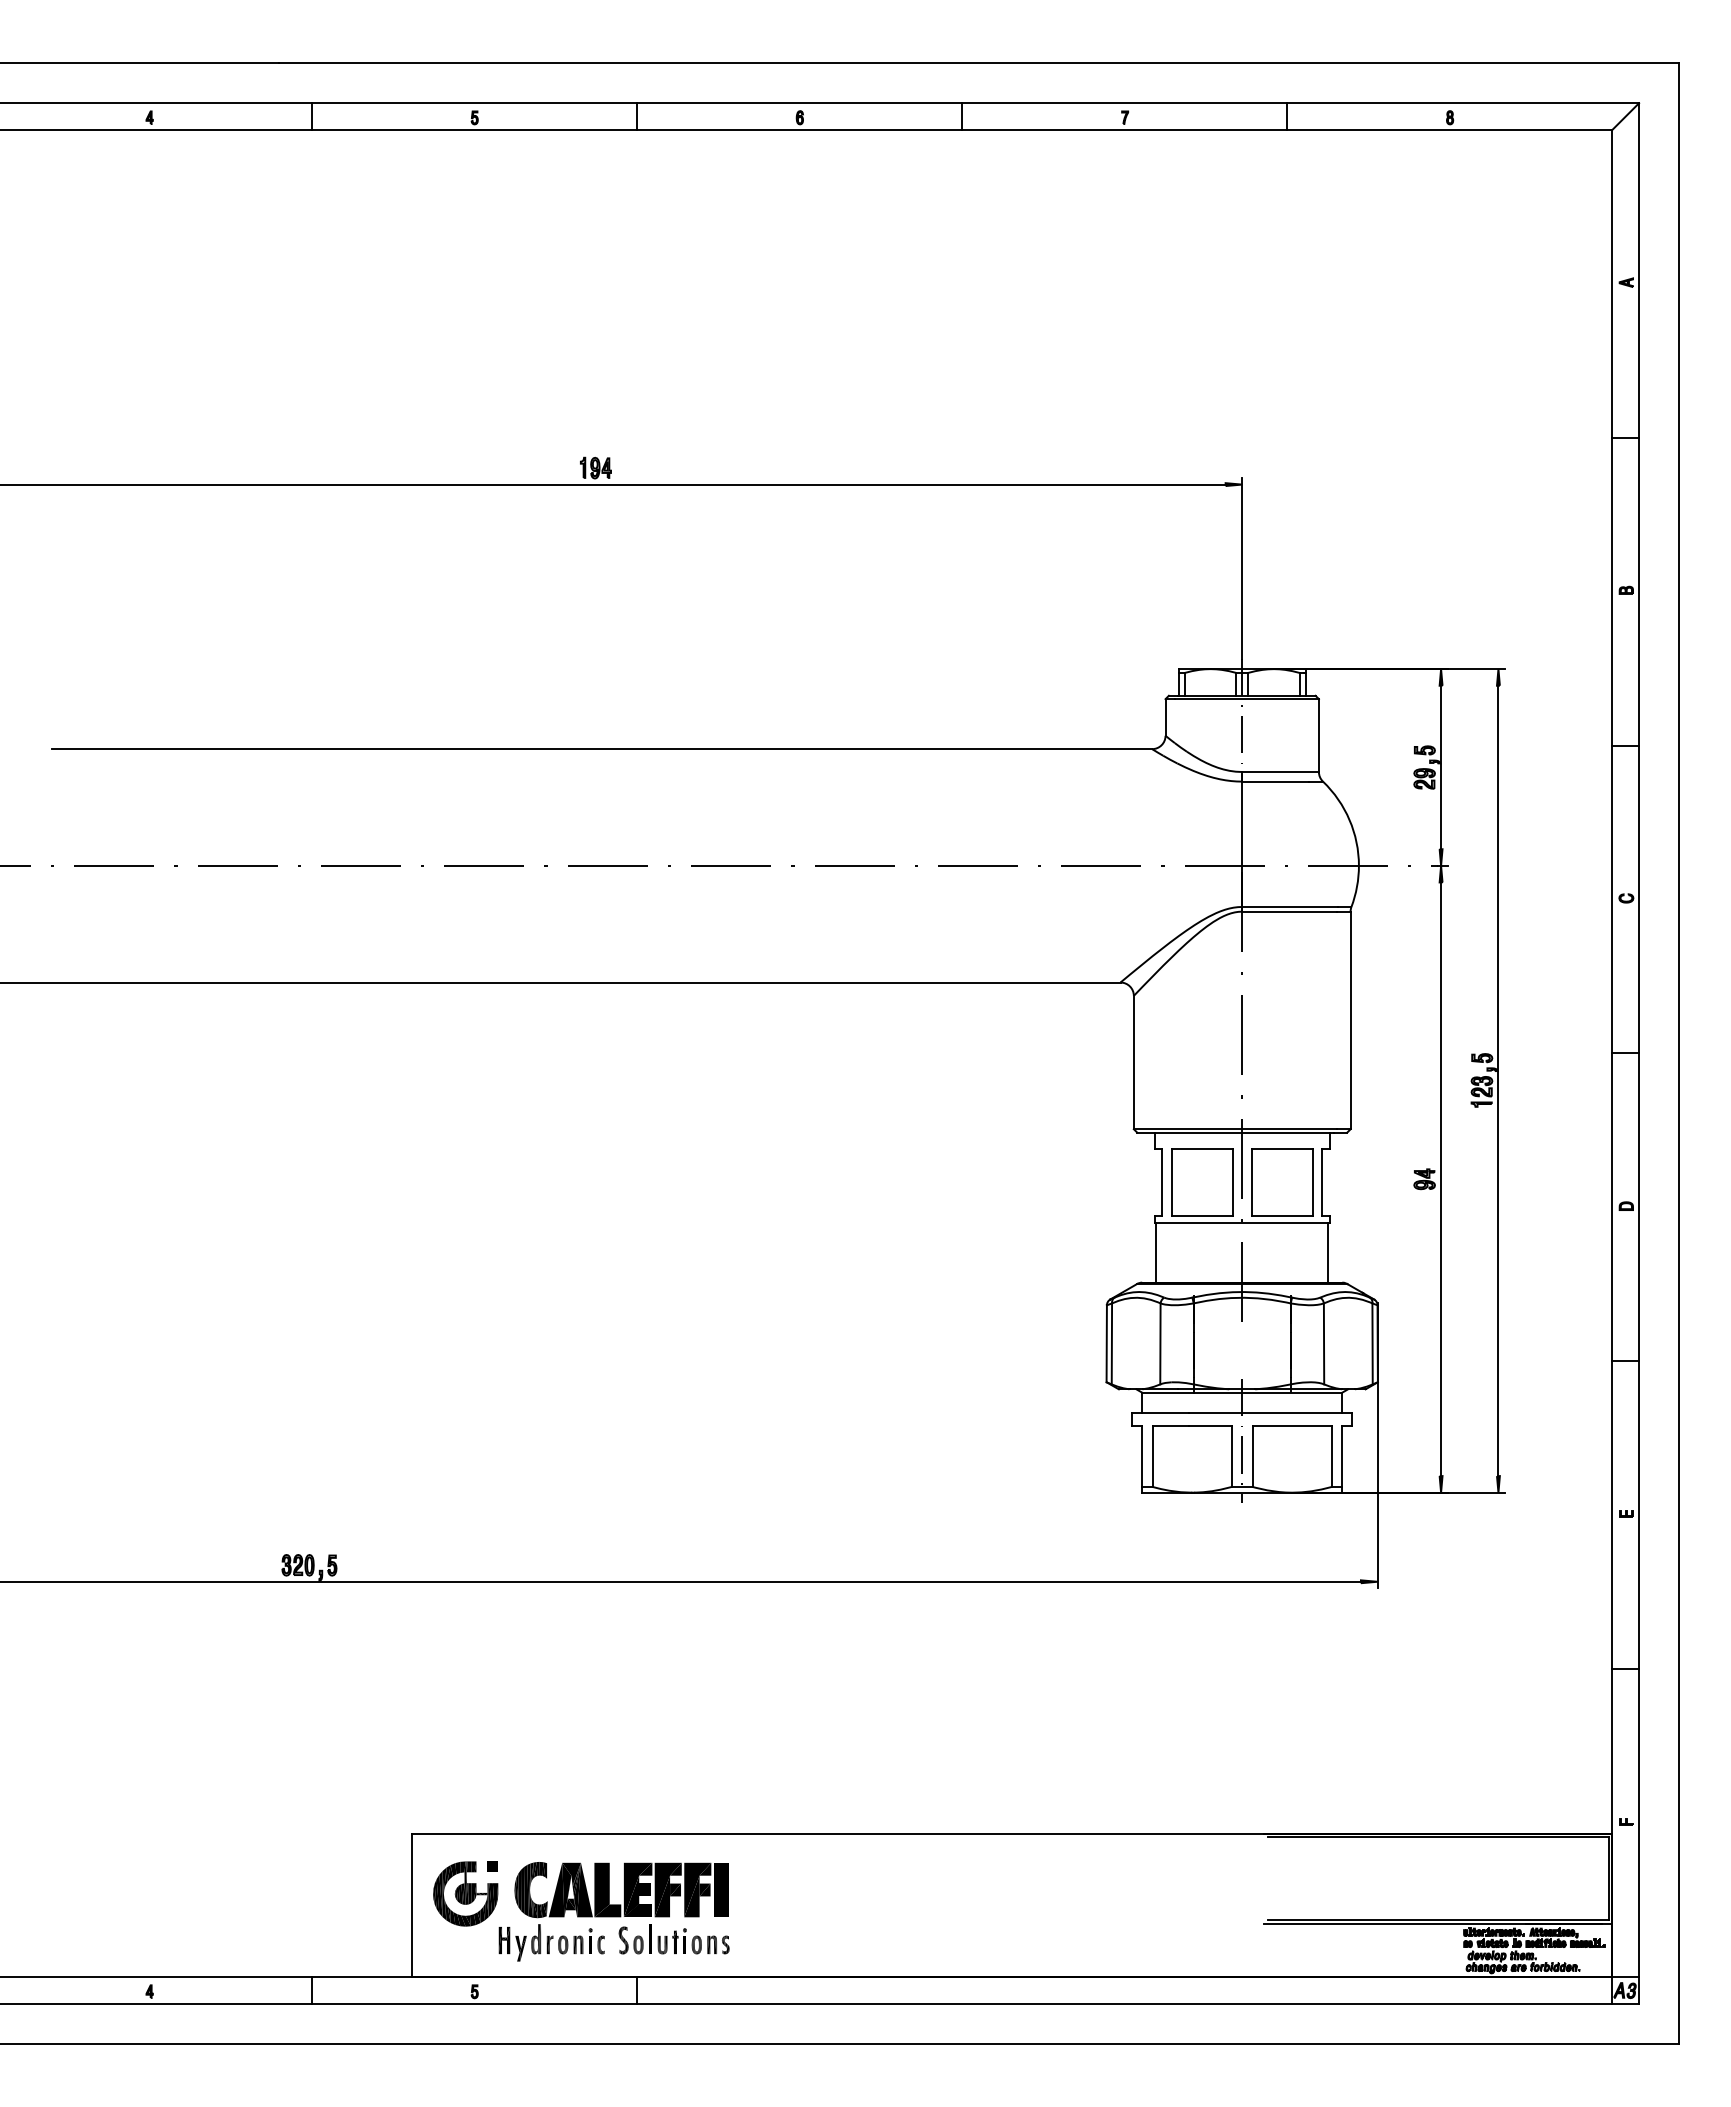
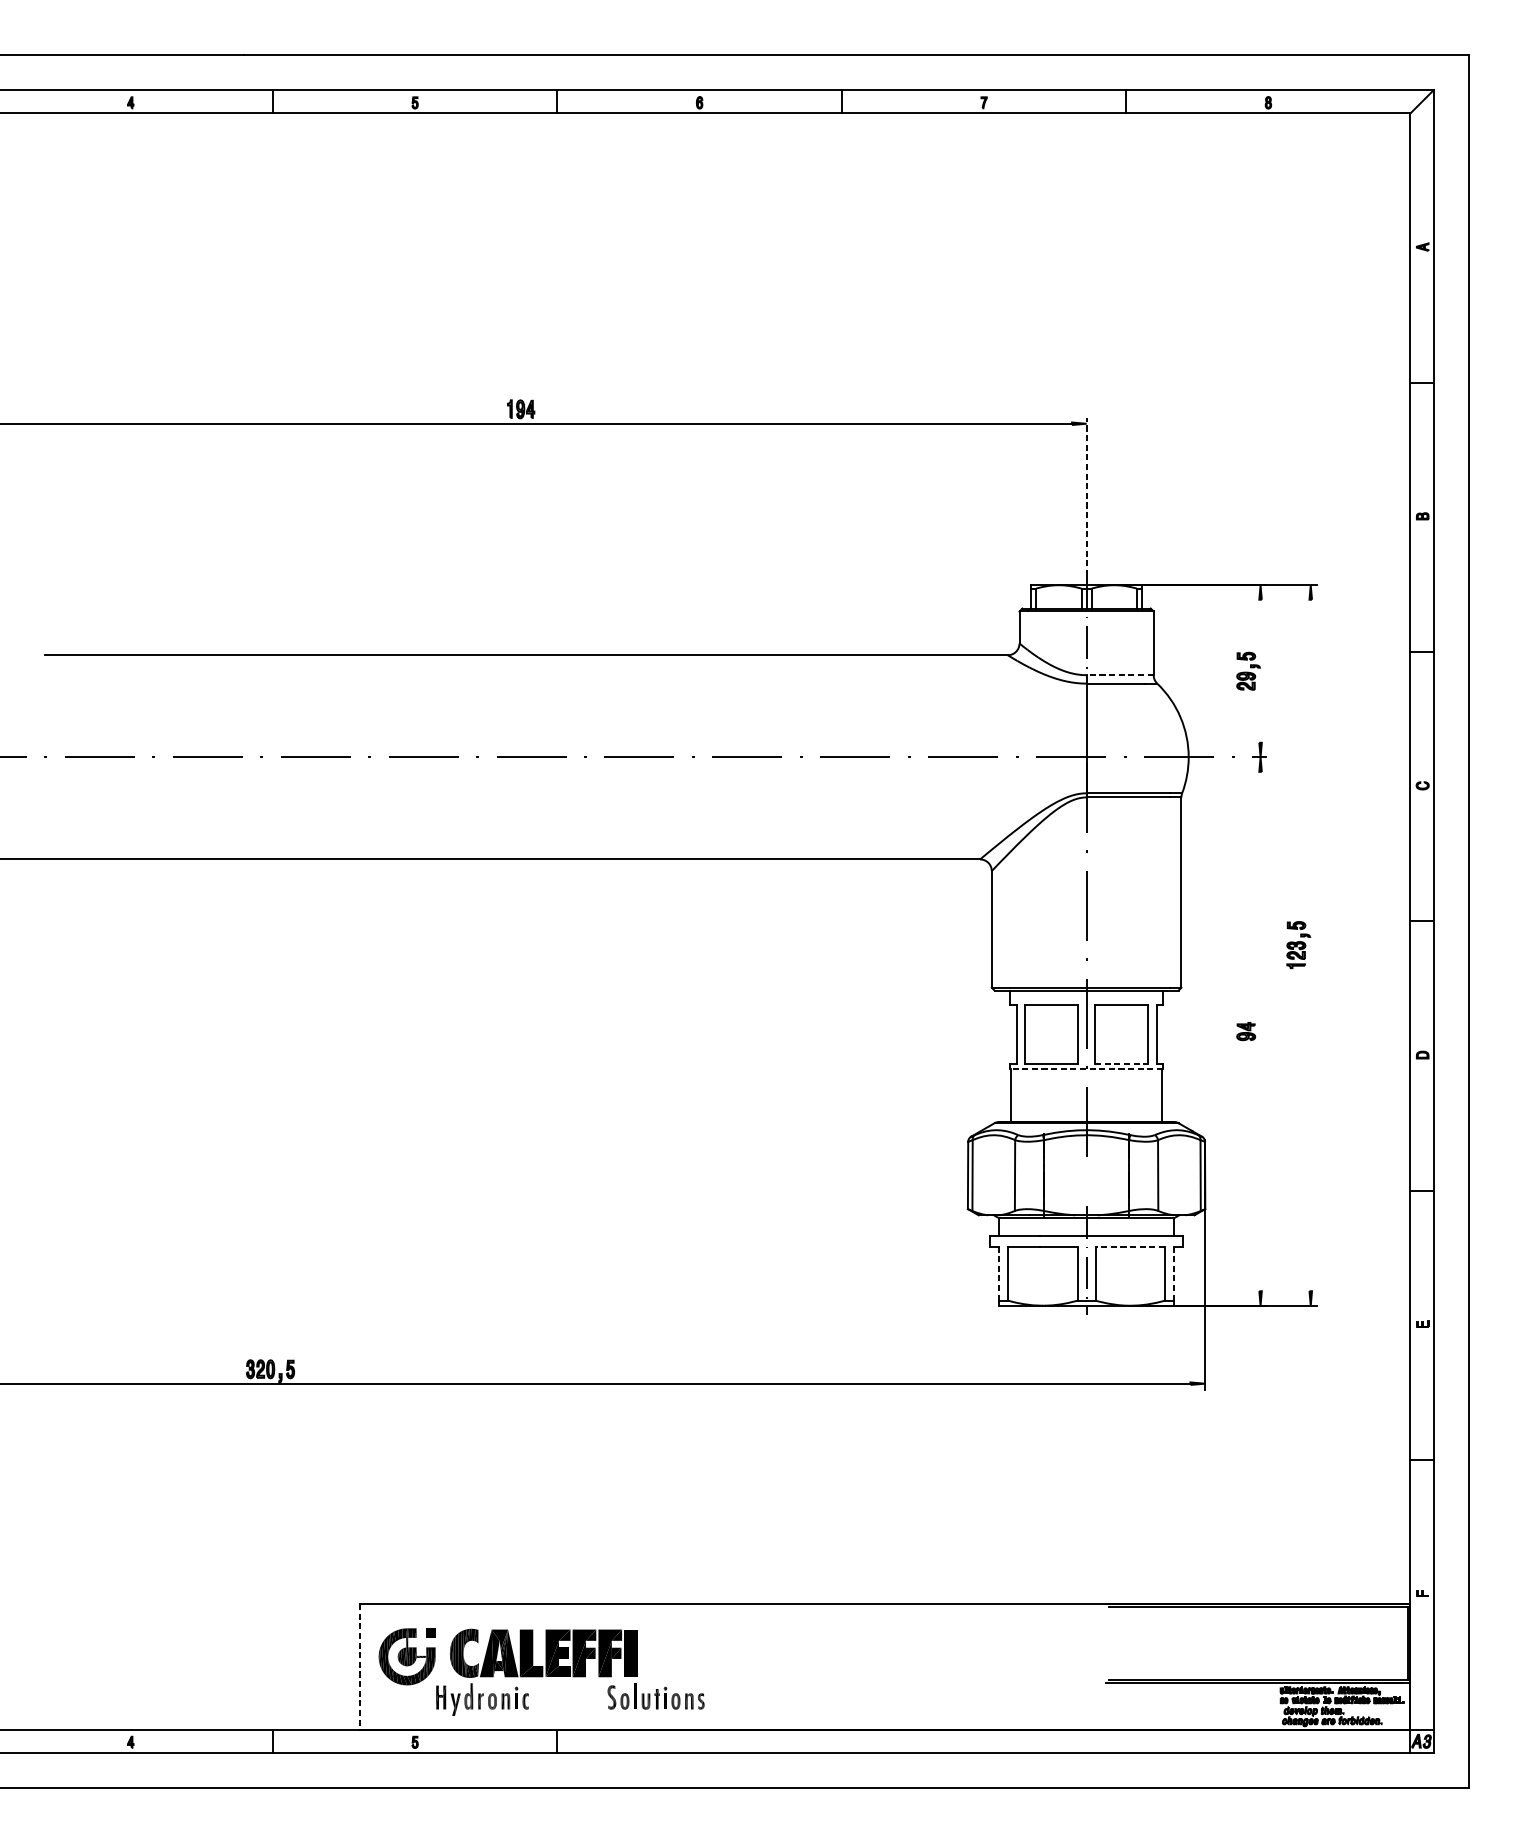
line: (1242, 567) -> (1086, 496), solid -> dashed
line: (1441, 767) -> (1260, 671), removed
line: (1280, 772) -> (1120, 675), solid -> dashed
line: (1498, 1080) -> (1310, 945), removed
line: (1441, 1179) -> (1260, 1031), removed
line: (1282, 1215) -> (1121, 1063), solid -> dashed
line: (1241, 1222) -> (1085, 1069), solid -> dashed
line: (1292, 1426) -> (1130, 1247), solid -> dashed
line: (1142, 1455) -> (999, 1273), solid -> dashed
line: (1342, 1455) -> (1174, 1273), solid -> dashed
line: (412, 1905) -> (360, 1666), solid -> dashed
part: (673, 1939) -> (655, 1696), moved

